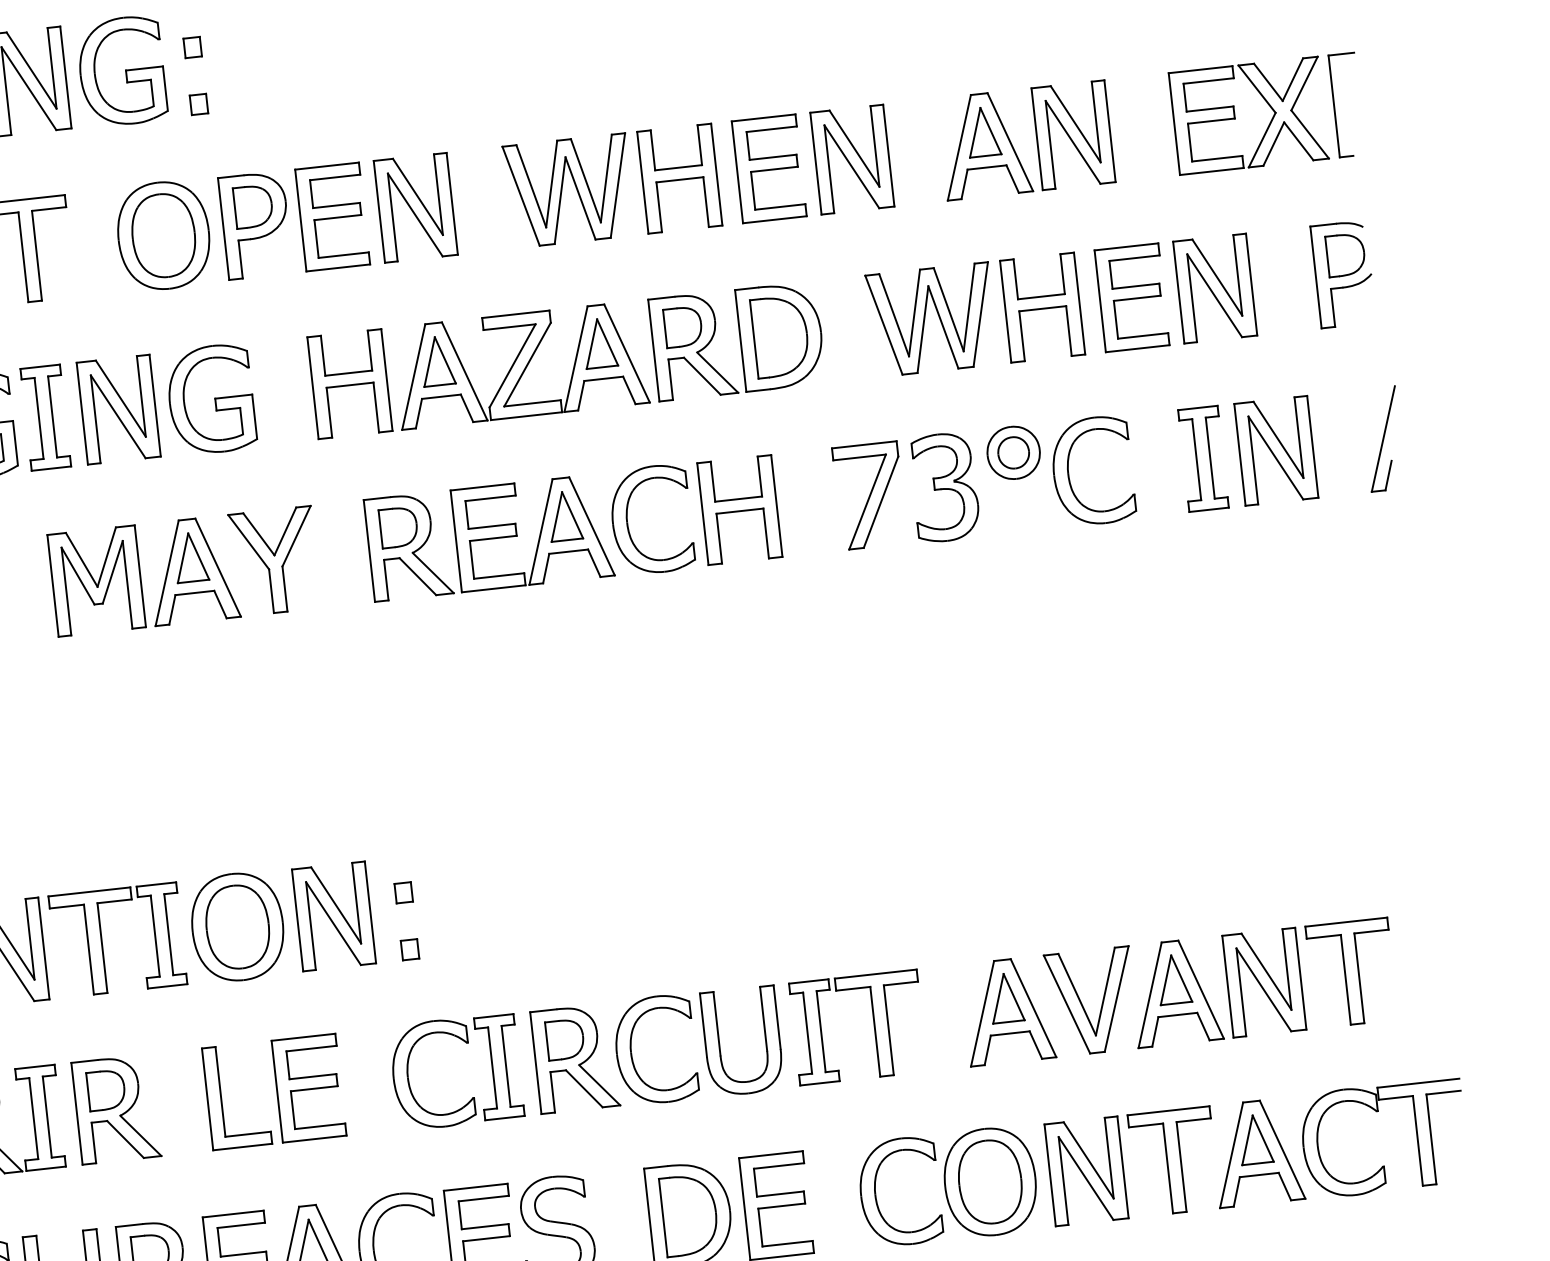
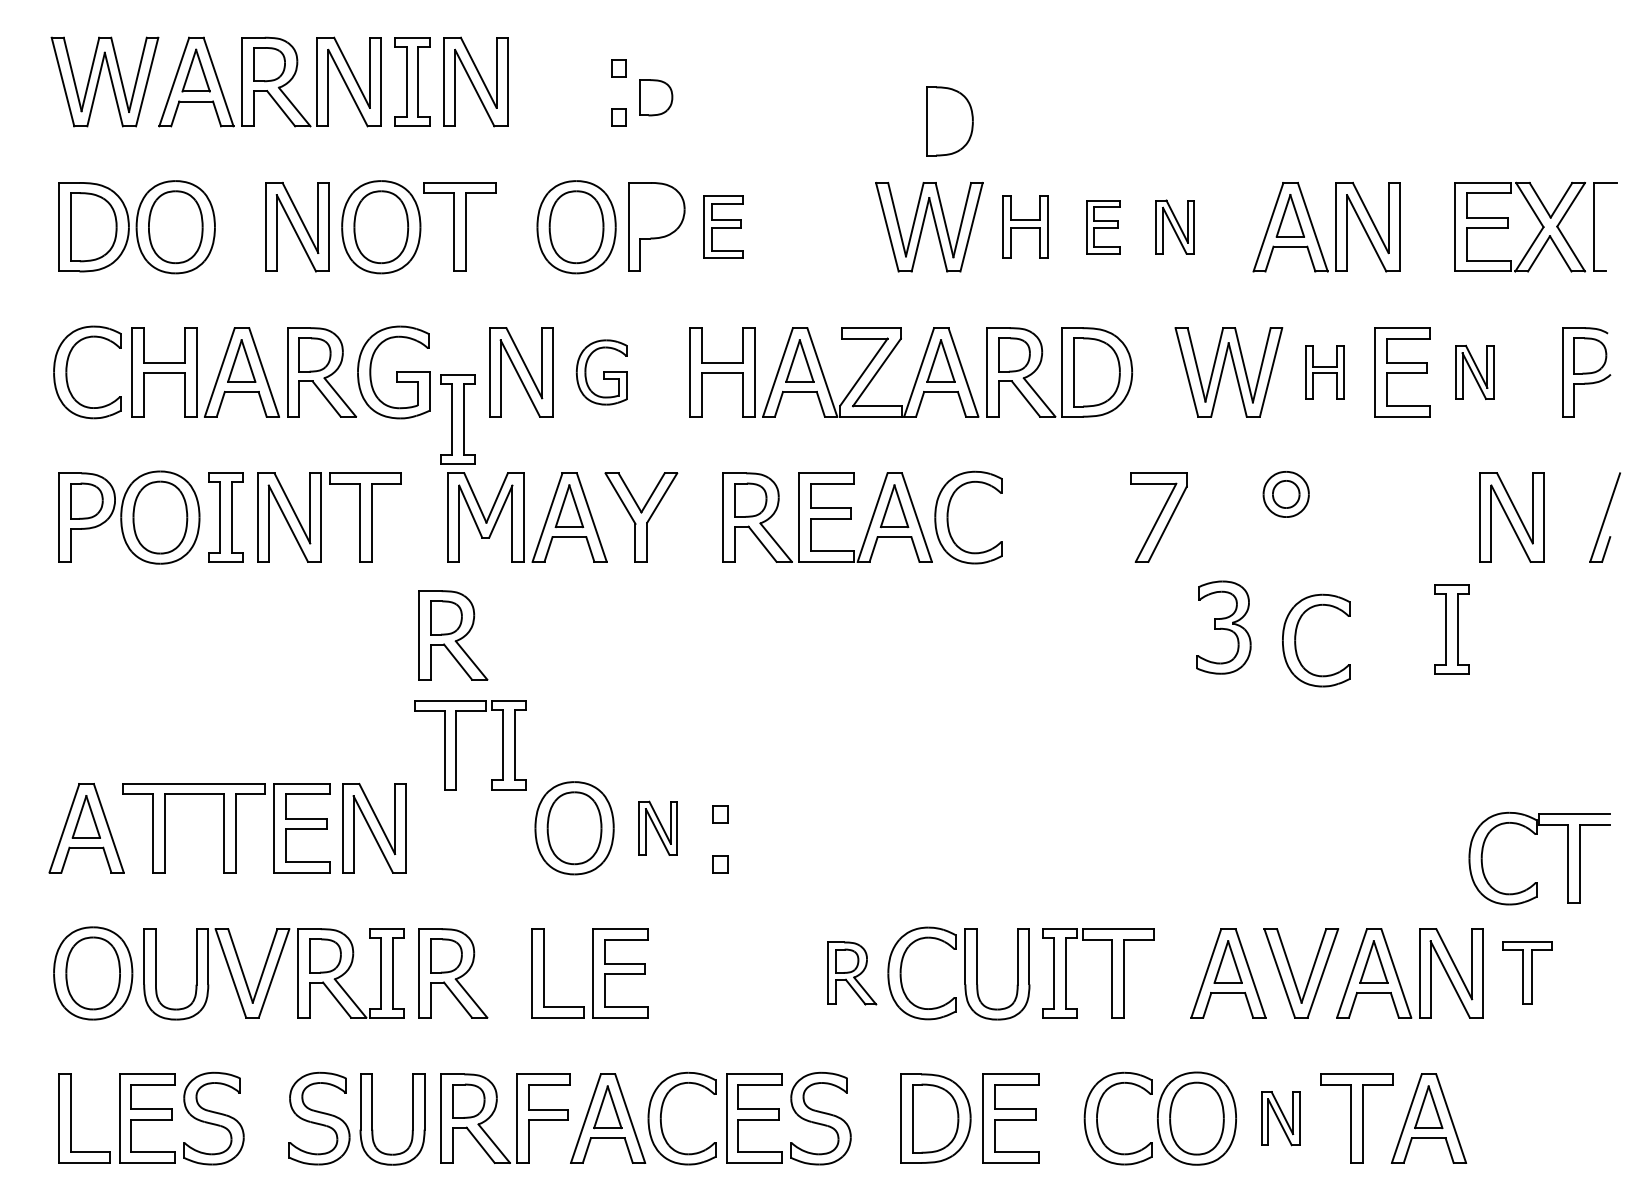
part: (579, 66) -> (949, 121), added
part: (120, 70) -> (555, 81), removed
part: (852, 158) -> (1175, 226), size x0.6
part: (769, 167) -> (1103, 226), size x0.6
part: (679, 177) -> (1025, 226), size x0.7
part: (253, 206) -> (656, 97), moved
part: (415, 208) -> (795, 227), removed
part: (332, 216) -> (723, 226), size x0.7
part: (1214, 288) -> (1474, 372), size x0.6
part: (1042, 307) -> (1324, 372), size x0.6
part: (210, 399) -> (601, 372), size x0.7
part: (45, 417) -> (457, 419), moved
part: (1203, 458) -> (1451, 629), moved
part: (1069, 473) -> (1296, 640), moved
part: (944, 487) -> (1223, 627), moved
part: (739, 509) -> (1045, 517), removed
part: (74, 720) -> (453, 635), added
part: (334, 916) -> (658, 828), size x0.6
part: (101, 942) -> (456, 745), moved
part: (1351, 973) -> (1527, 973), size x0.7
part: (465, 1043) -> (759, 949), removed
part: (575, 1058) -> (852, 973), size x0.7
part: (1378, 1110) -> (1537, 834), moved
part: (1086, 1171) -> (1280, 1118), size x0.6

